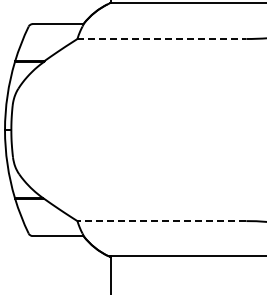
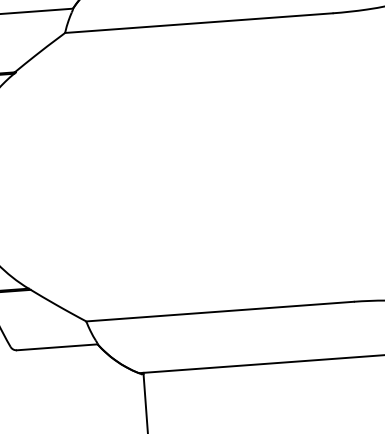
line: (162, 39) -> (199, 23), dashed -> solid
line: (161, 221) -> (219, 312), dashed -> solid

